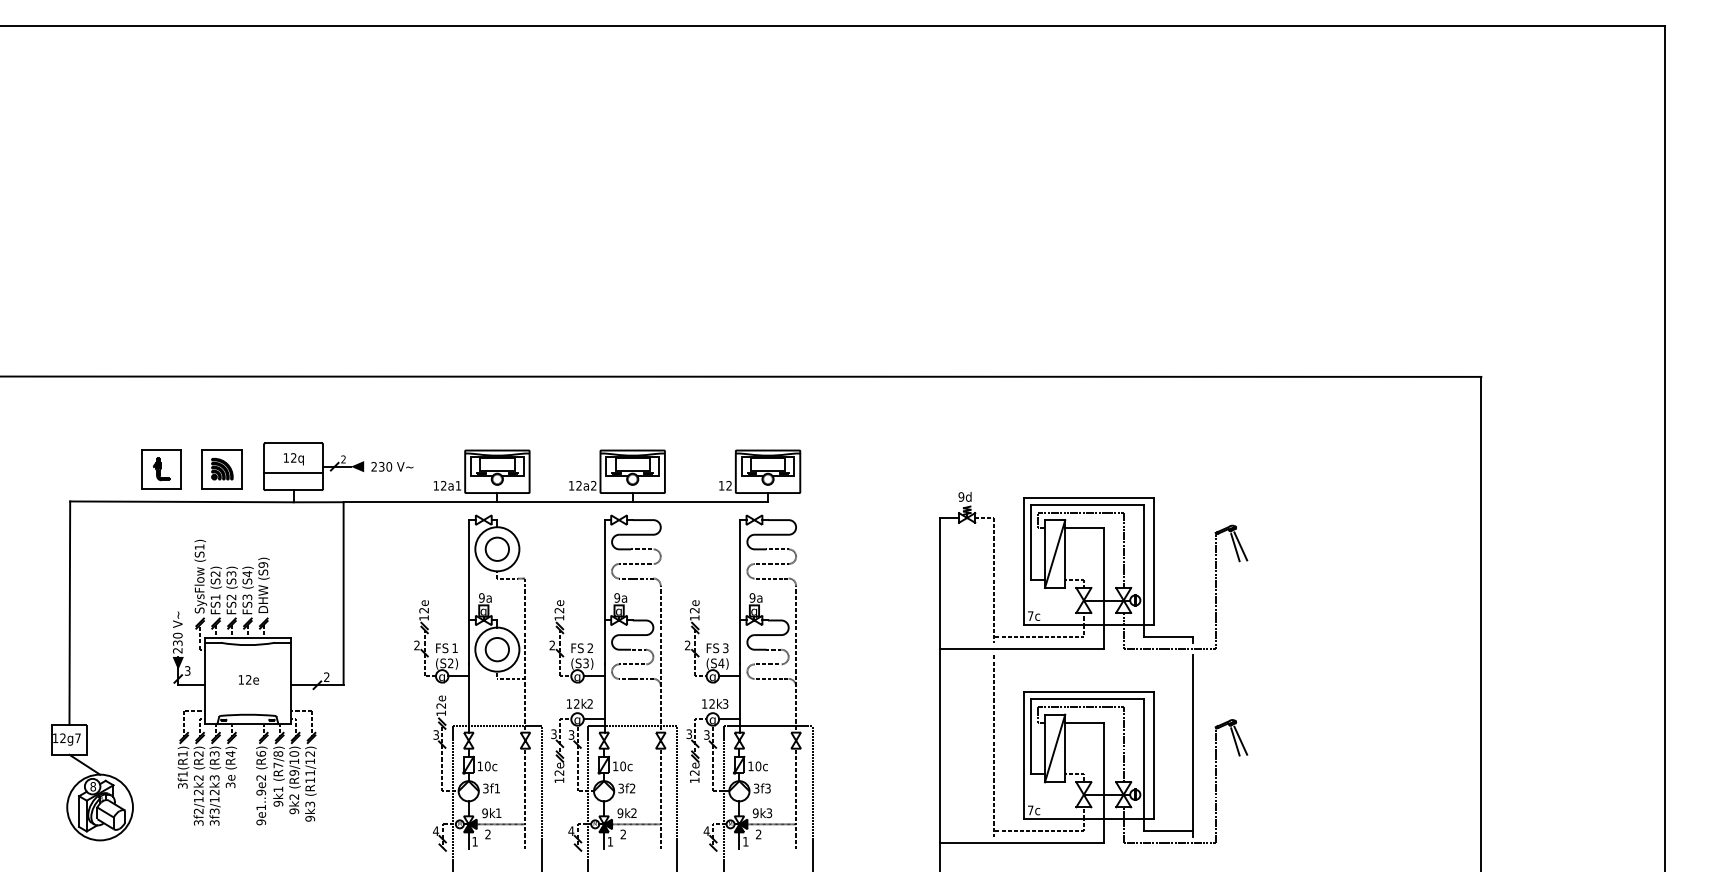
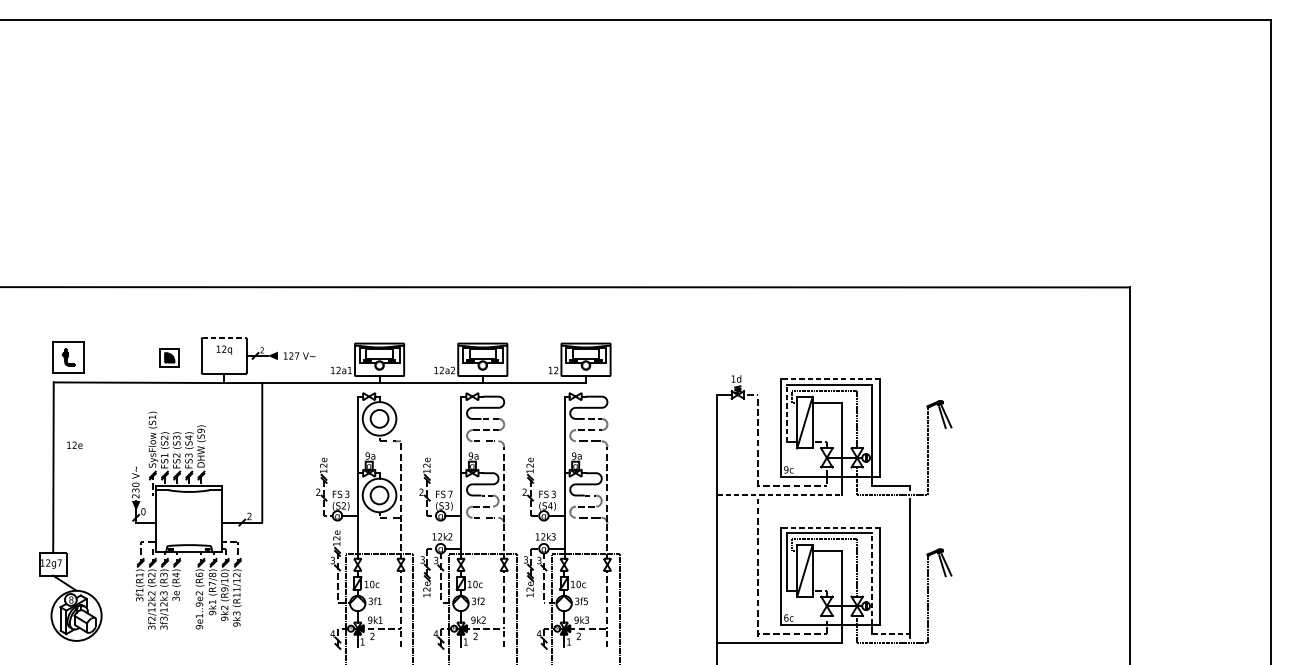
line: (294, 443) -> (224, 338), solid -> dashed
text: (381, 466) -> (291, 355), 230 -> 127
part: (161, 469) -> (68, 357), moved
part: (221, 469) -> (169, 358), size x0.6
line: (293, 472) -> (224, 360), removed
text: (961, 496) -> (733, 378), 9d -> 1d
line: (1088, 497) -> (830, 379), solid -> dashed
line: (1031, 542) -> (786, 413), solid -> dashed
text: (1030, 615) -> (786, 469), 7c -> 9c
text: (590, 647) -> (450, 493), 2 -> 7
text: (454, 648) -> (346, 494), 1 -> 3
line: (1021, 648) -> (779, 494), solid -> dashed
text: (187, 670) -> (143, 511), 3 -> 0
text: (249, 679) -> (75, 444), moved
line: (1088, 691) -> (830, 527), solid -> dashed
line: (1143, 759) -> (872, 579), solid -> dashed
text: (767, 787) -> (585, 600), 3 -> 5
text: (1030, 810) -> (786, 618), 7c -> 6c
line: (1168, 831) -> (891, 634), solid -> dashed

